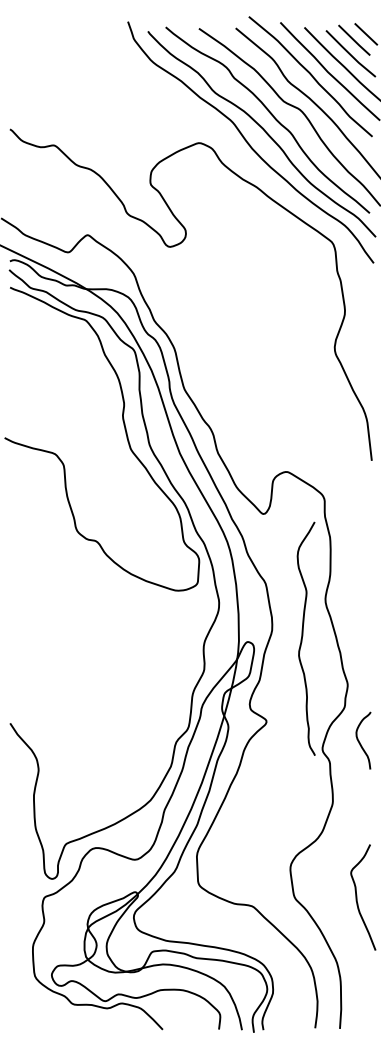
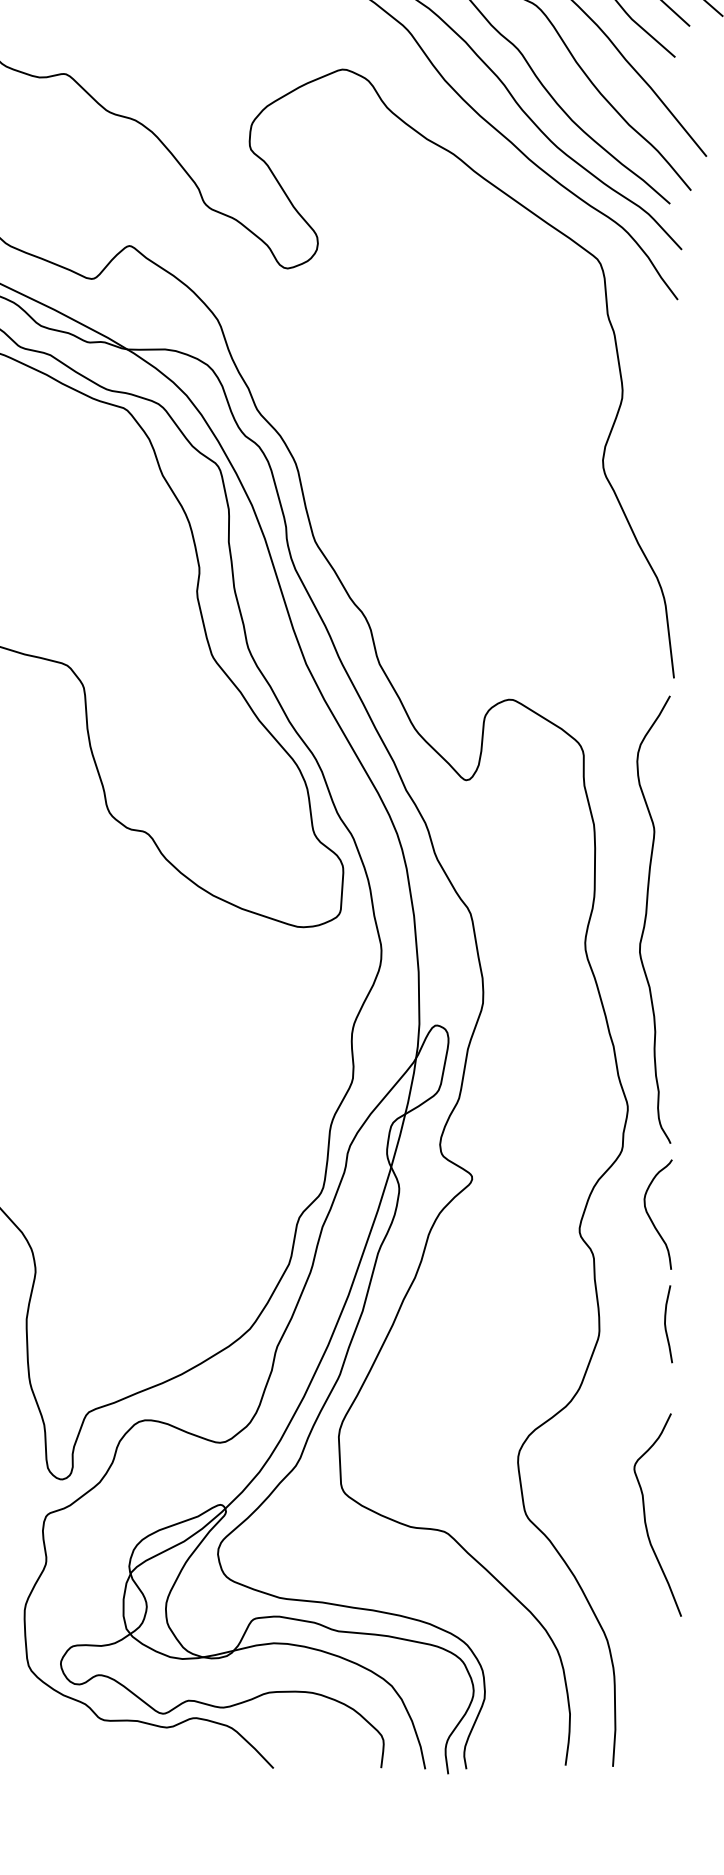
curve: (303, 636) -> (648, 915), moved
curve: (368, 796) -> (667, 1321), added

